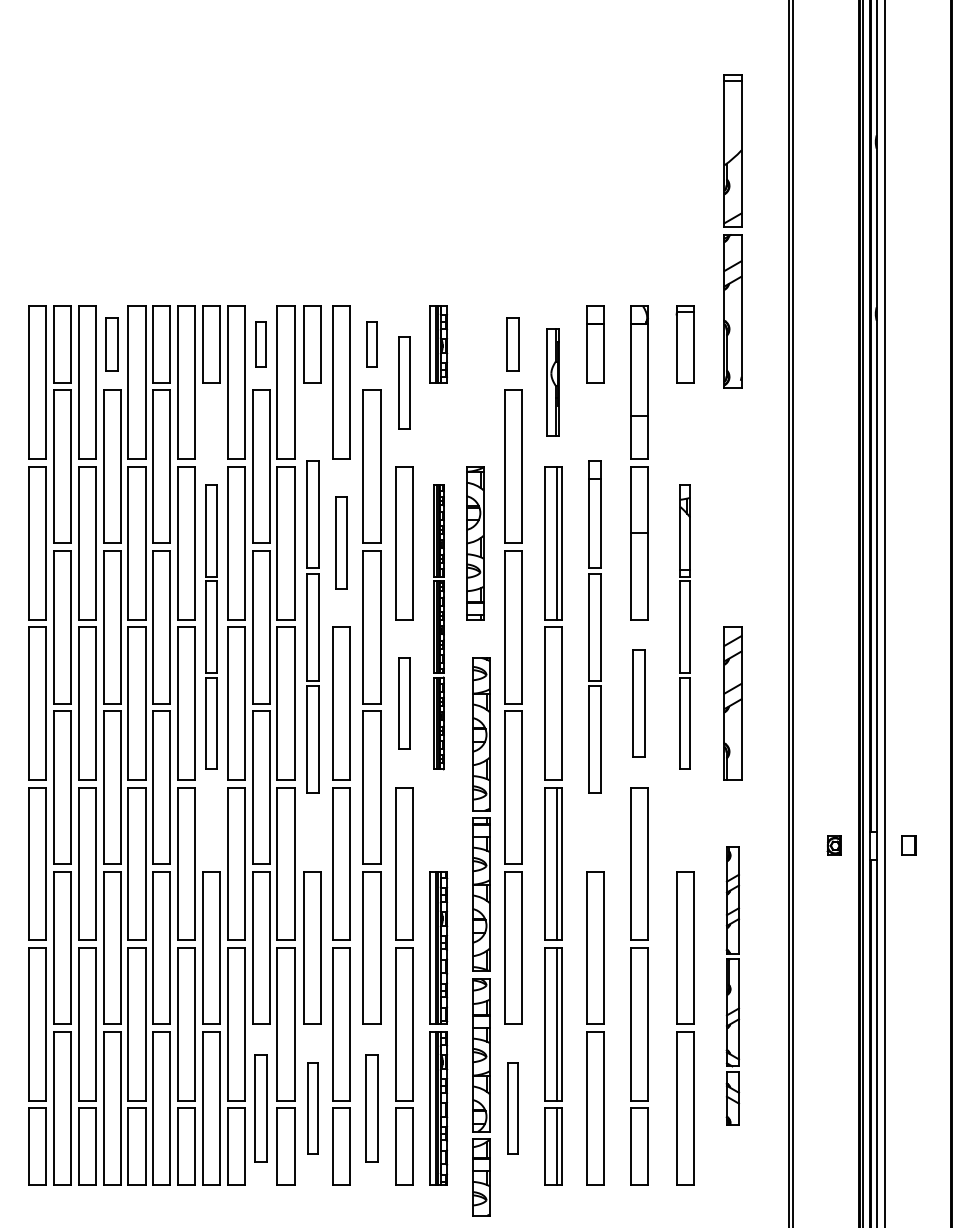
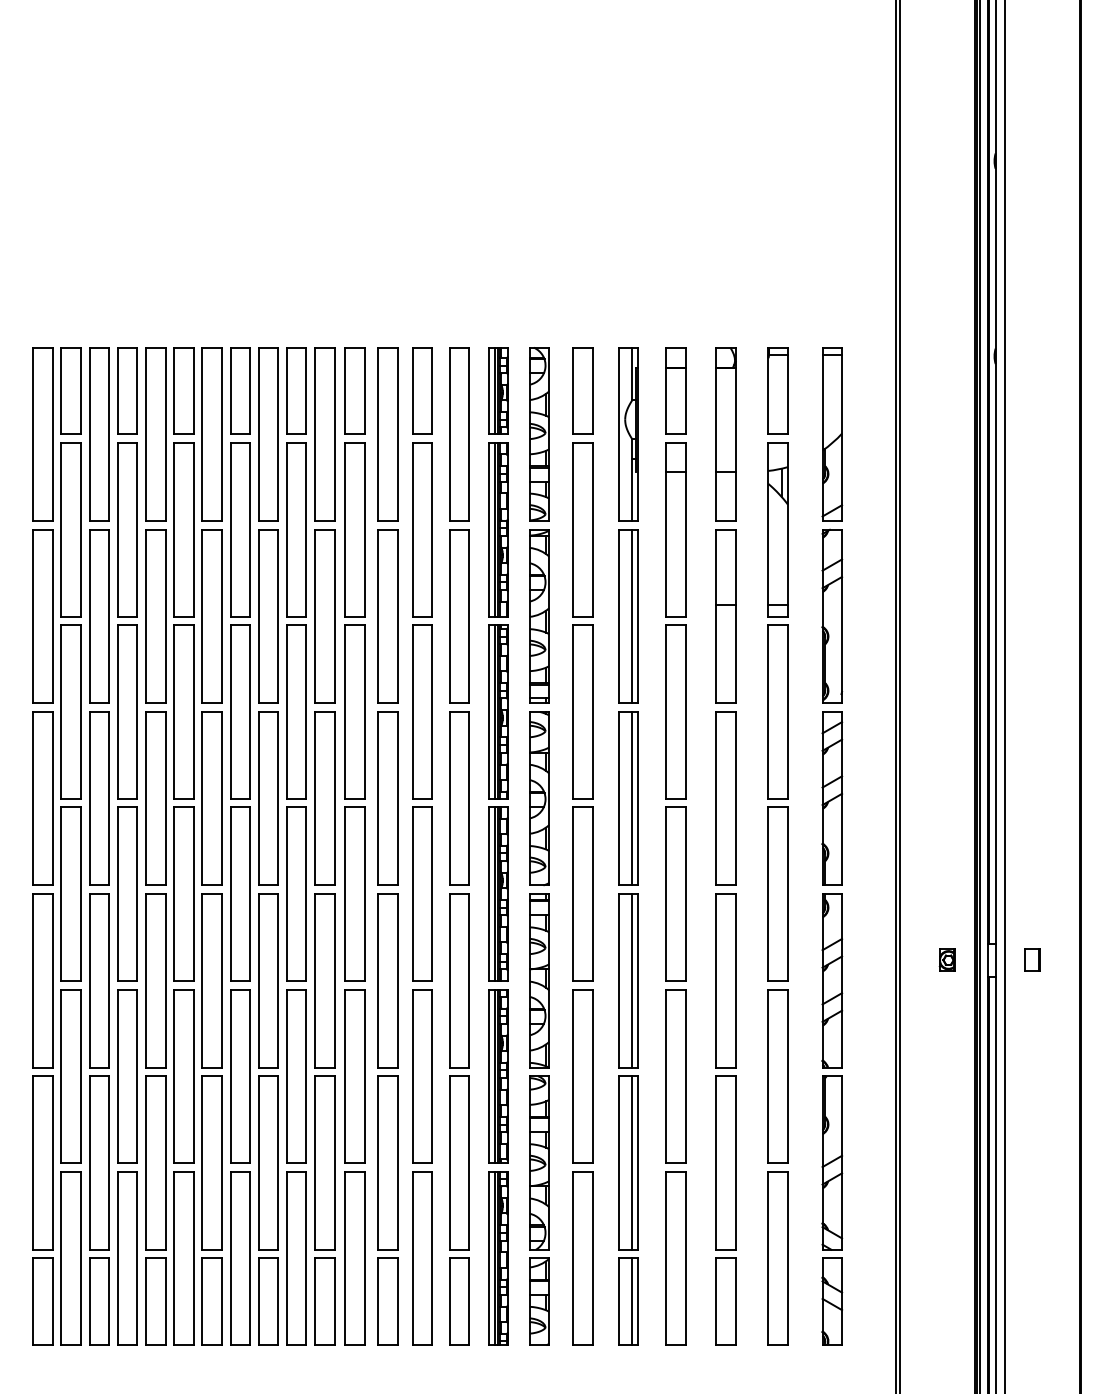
part: (733, 231) -> (832, 525), moved
part: (112, 344) -> (127, 390), size x1.43
part: (261, 344) -> (296, 390), size x1.67
part: (371, 344) -> (422, 390), size x1.67
part: (512, 344) -> (582, 390), size x1.43
part: (404, 382) -> (459, 434), size x1.67
part: (475, 382) -> (539, 434), added
part: (553, 382) -> (628, 434), size x1.43
part: (341, 543) -> (387, 616), size x1.67
part: (211, 626) -> (240, 711), size x1.67
part: (312, 626) -> (354, 711), size x1.43
part: (438, 626) -> (498, 711), size x1.67
part: (594, 626) -> (675, 711), size x1.43
part: (684, 626) -> (777, 711), size x1.67
part: (404, 703) -> (459, 798), size x1.67
line: (556, 703) -> (632, 798), added
part: (638, 703) -> (725, 798), size x1.43
part: (481, 936) -> (539, 1028), moved
part: (733, 986) -> (832, 1119), size x1.43
part: (261, 1108) -> (296, 1258), size x1.43
part: (312, 1108) -> (354, 1258), size x1.67
part: (371, 1108) -> (422, 1258), size x1.43
part: (512, 1108) -> (582, 1258), size x1.67

